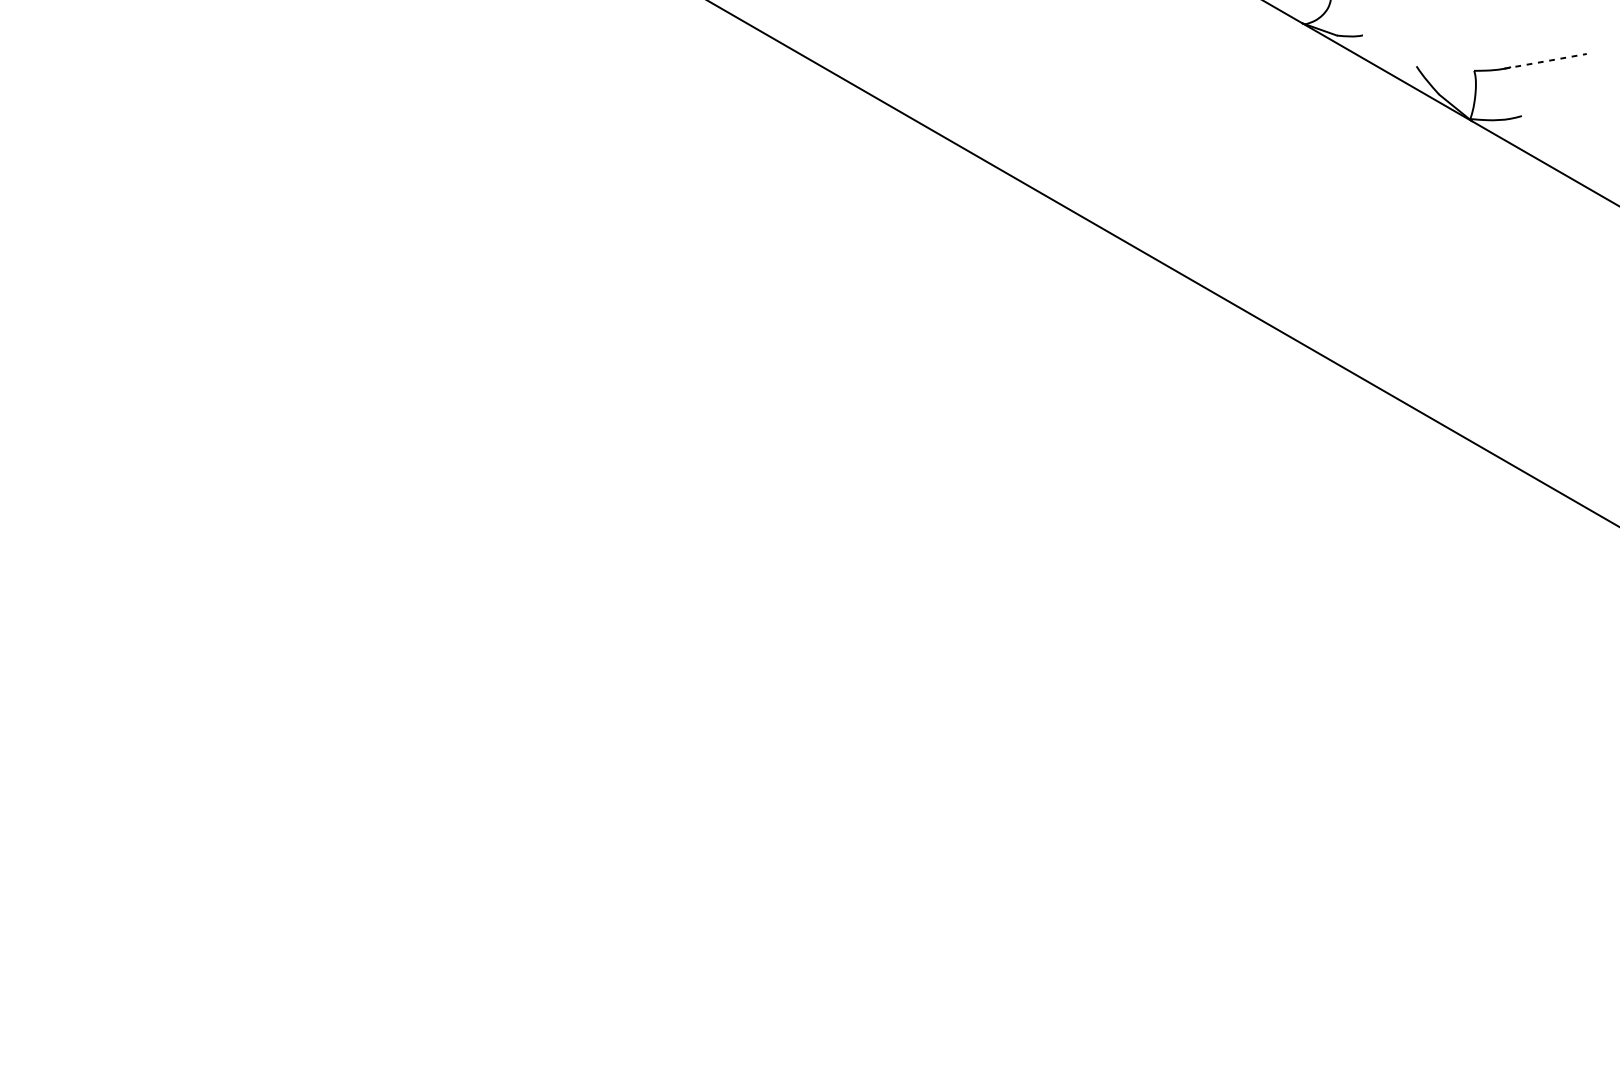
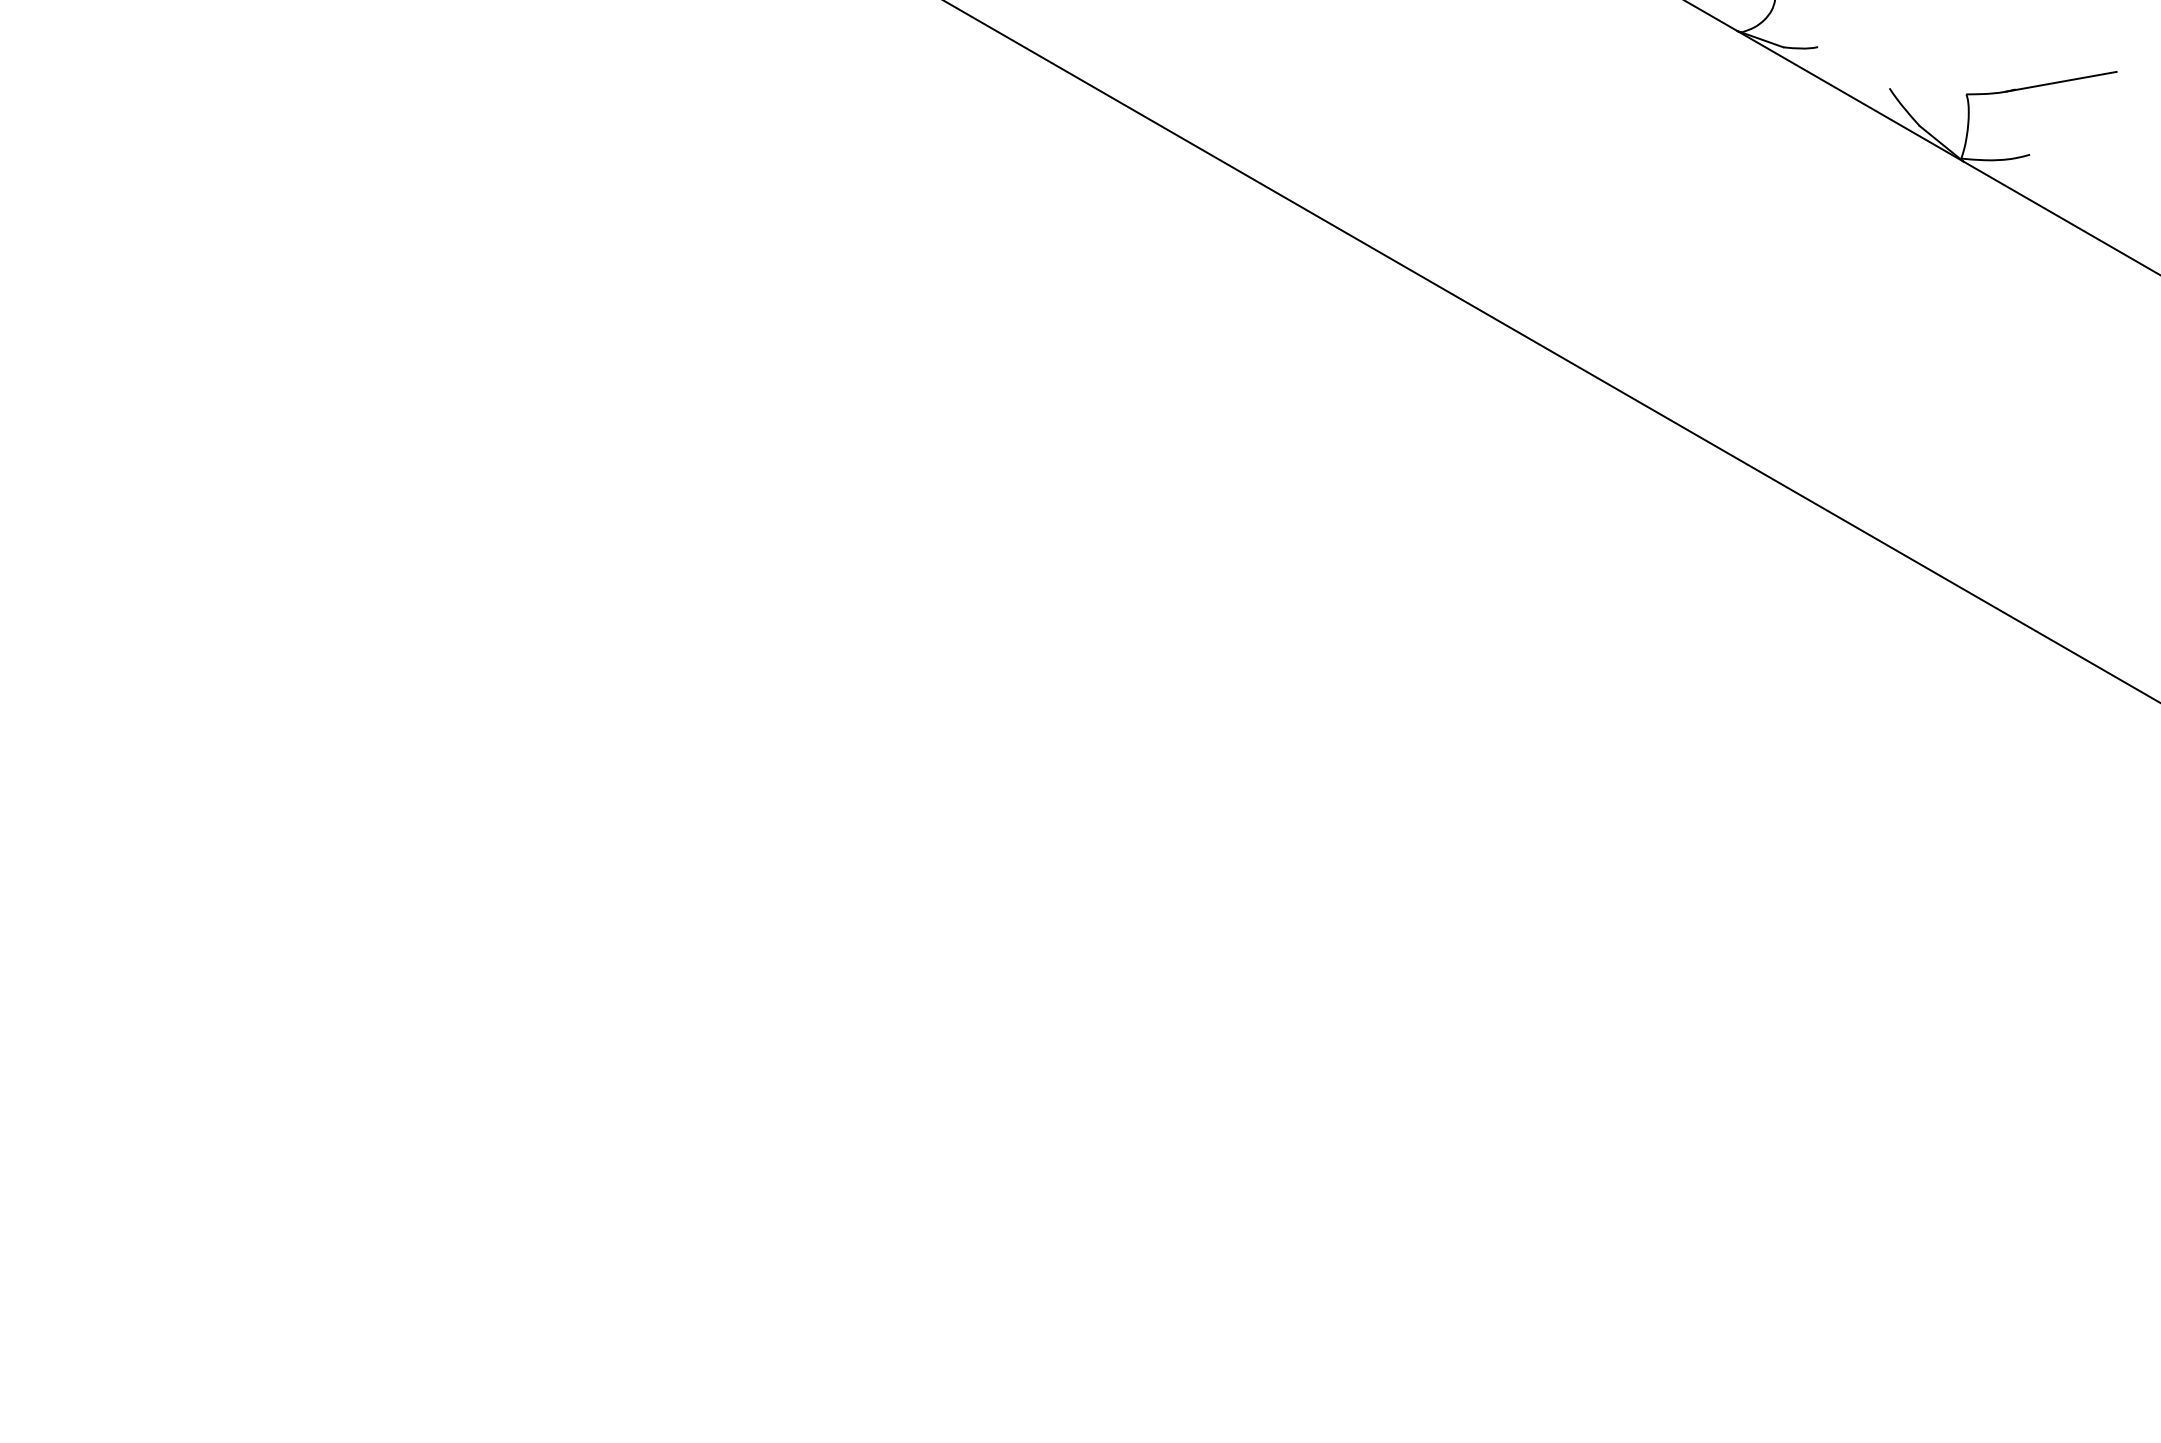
line: (1545, 61) -> (2061, 81), dashed -> solid

